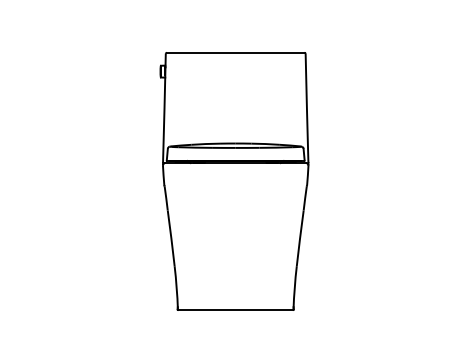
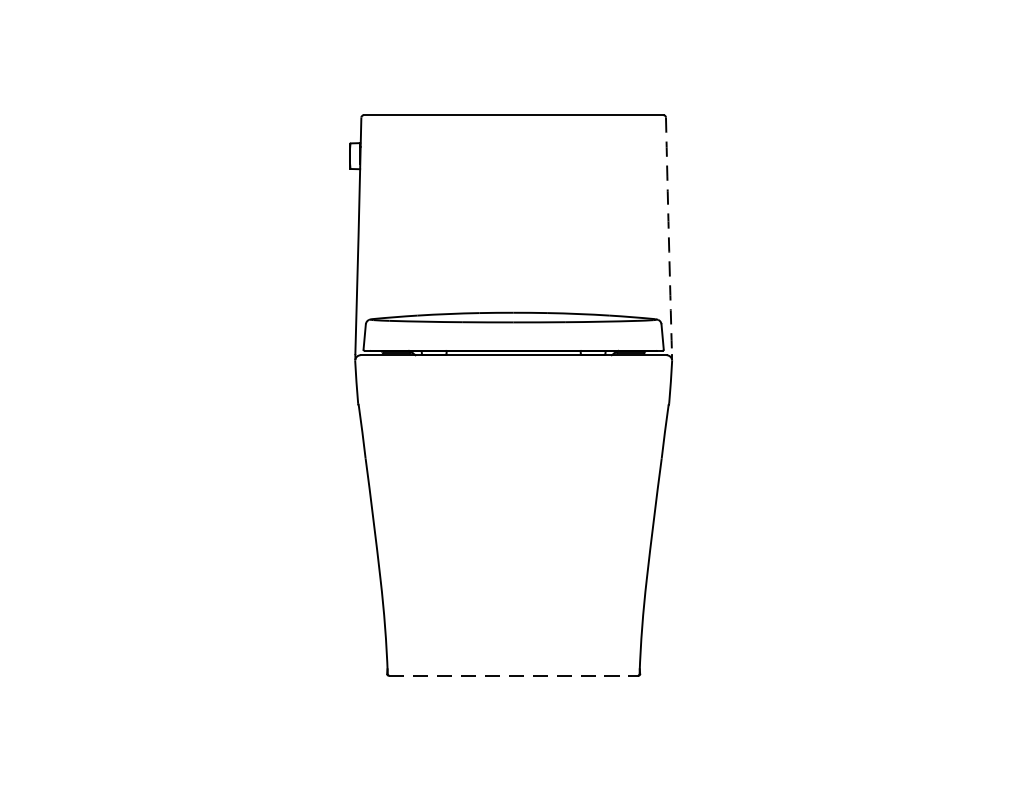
arc: (306, 108) -> (667, 236), solid -> dashed
line: (236, 310) -> (515, 676), solid -> dashed

